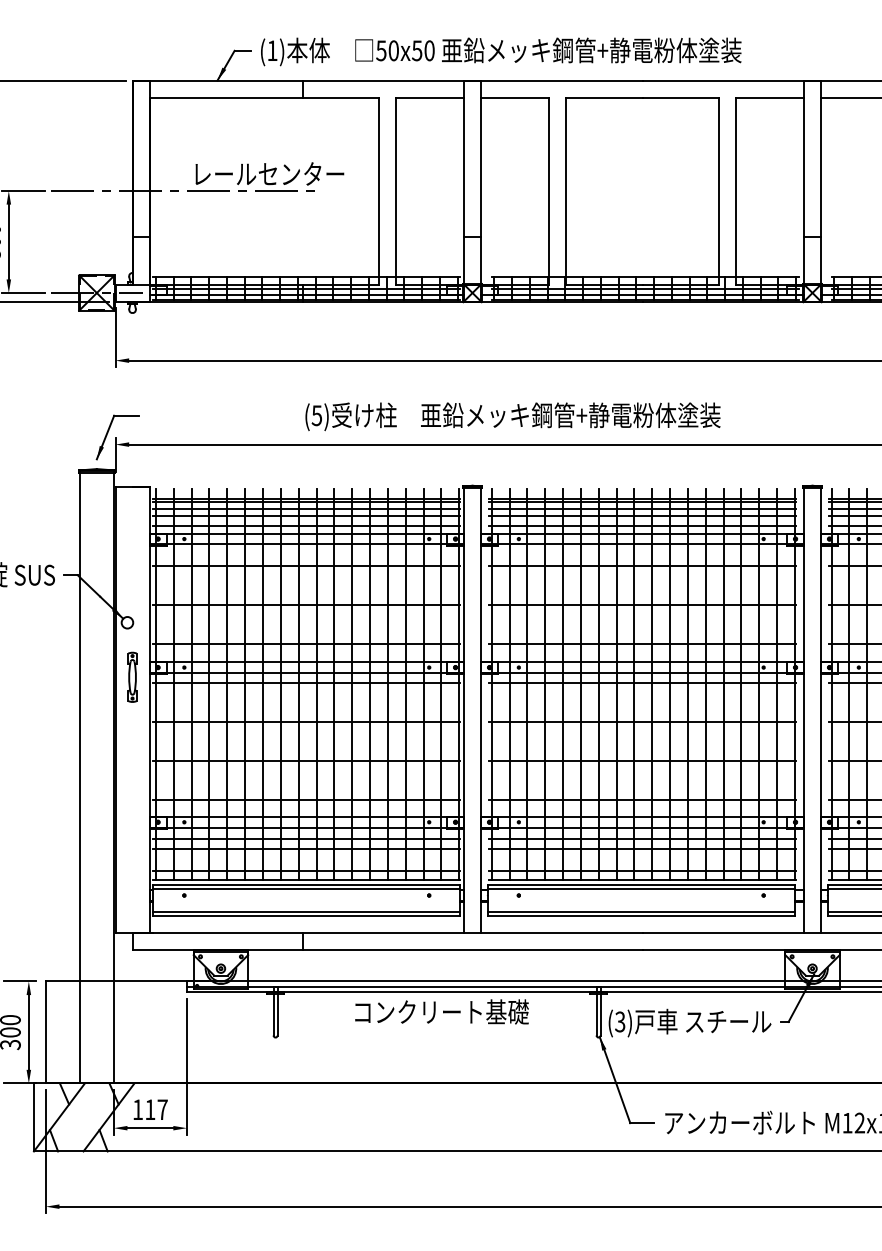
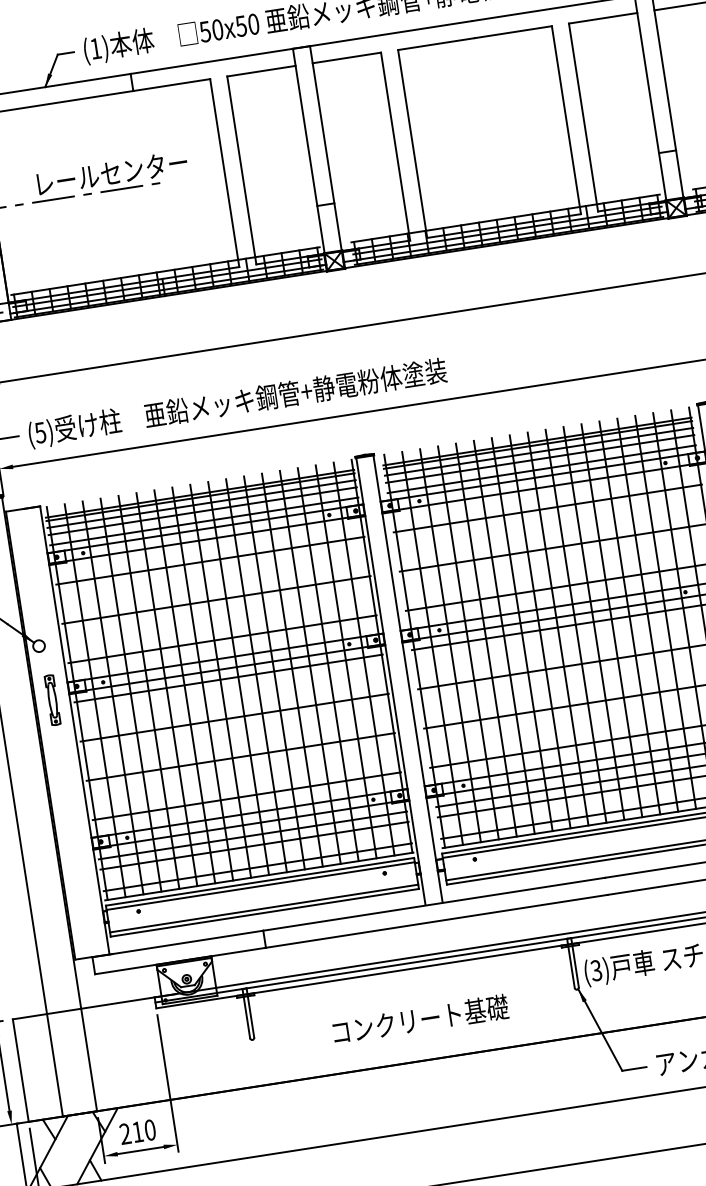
text: (512, 416) -> (237, 403), moved
text: (441, 1011) -> (419, 1019), moved
text: (149, 1109) -> (136, 1131), 117 -> 210

